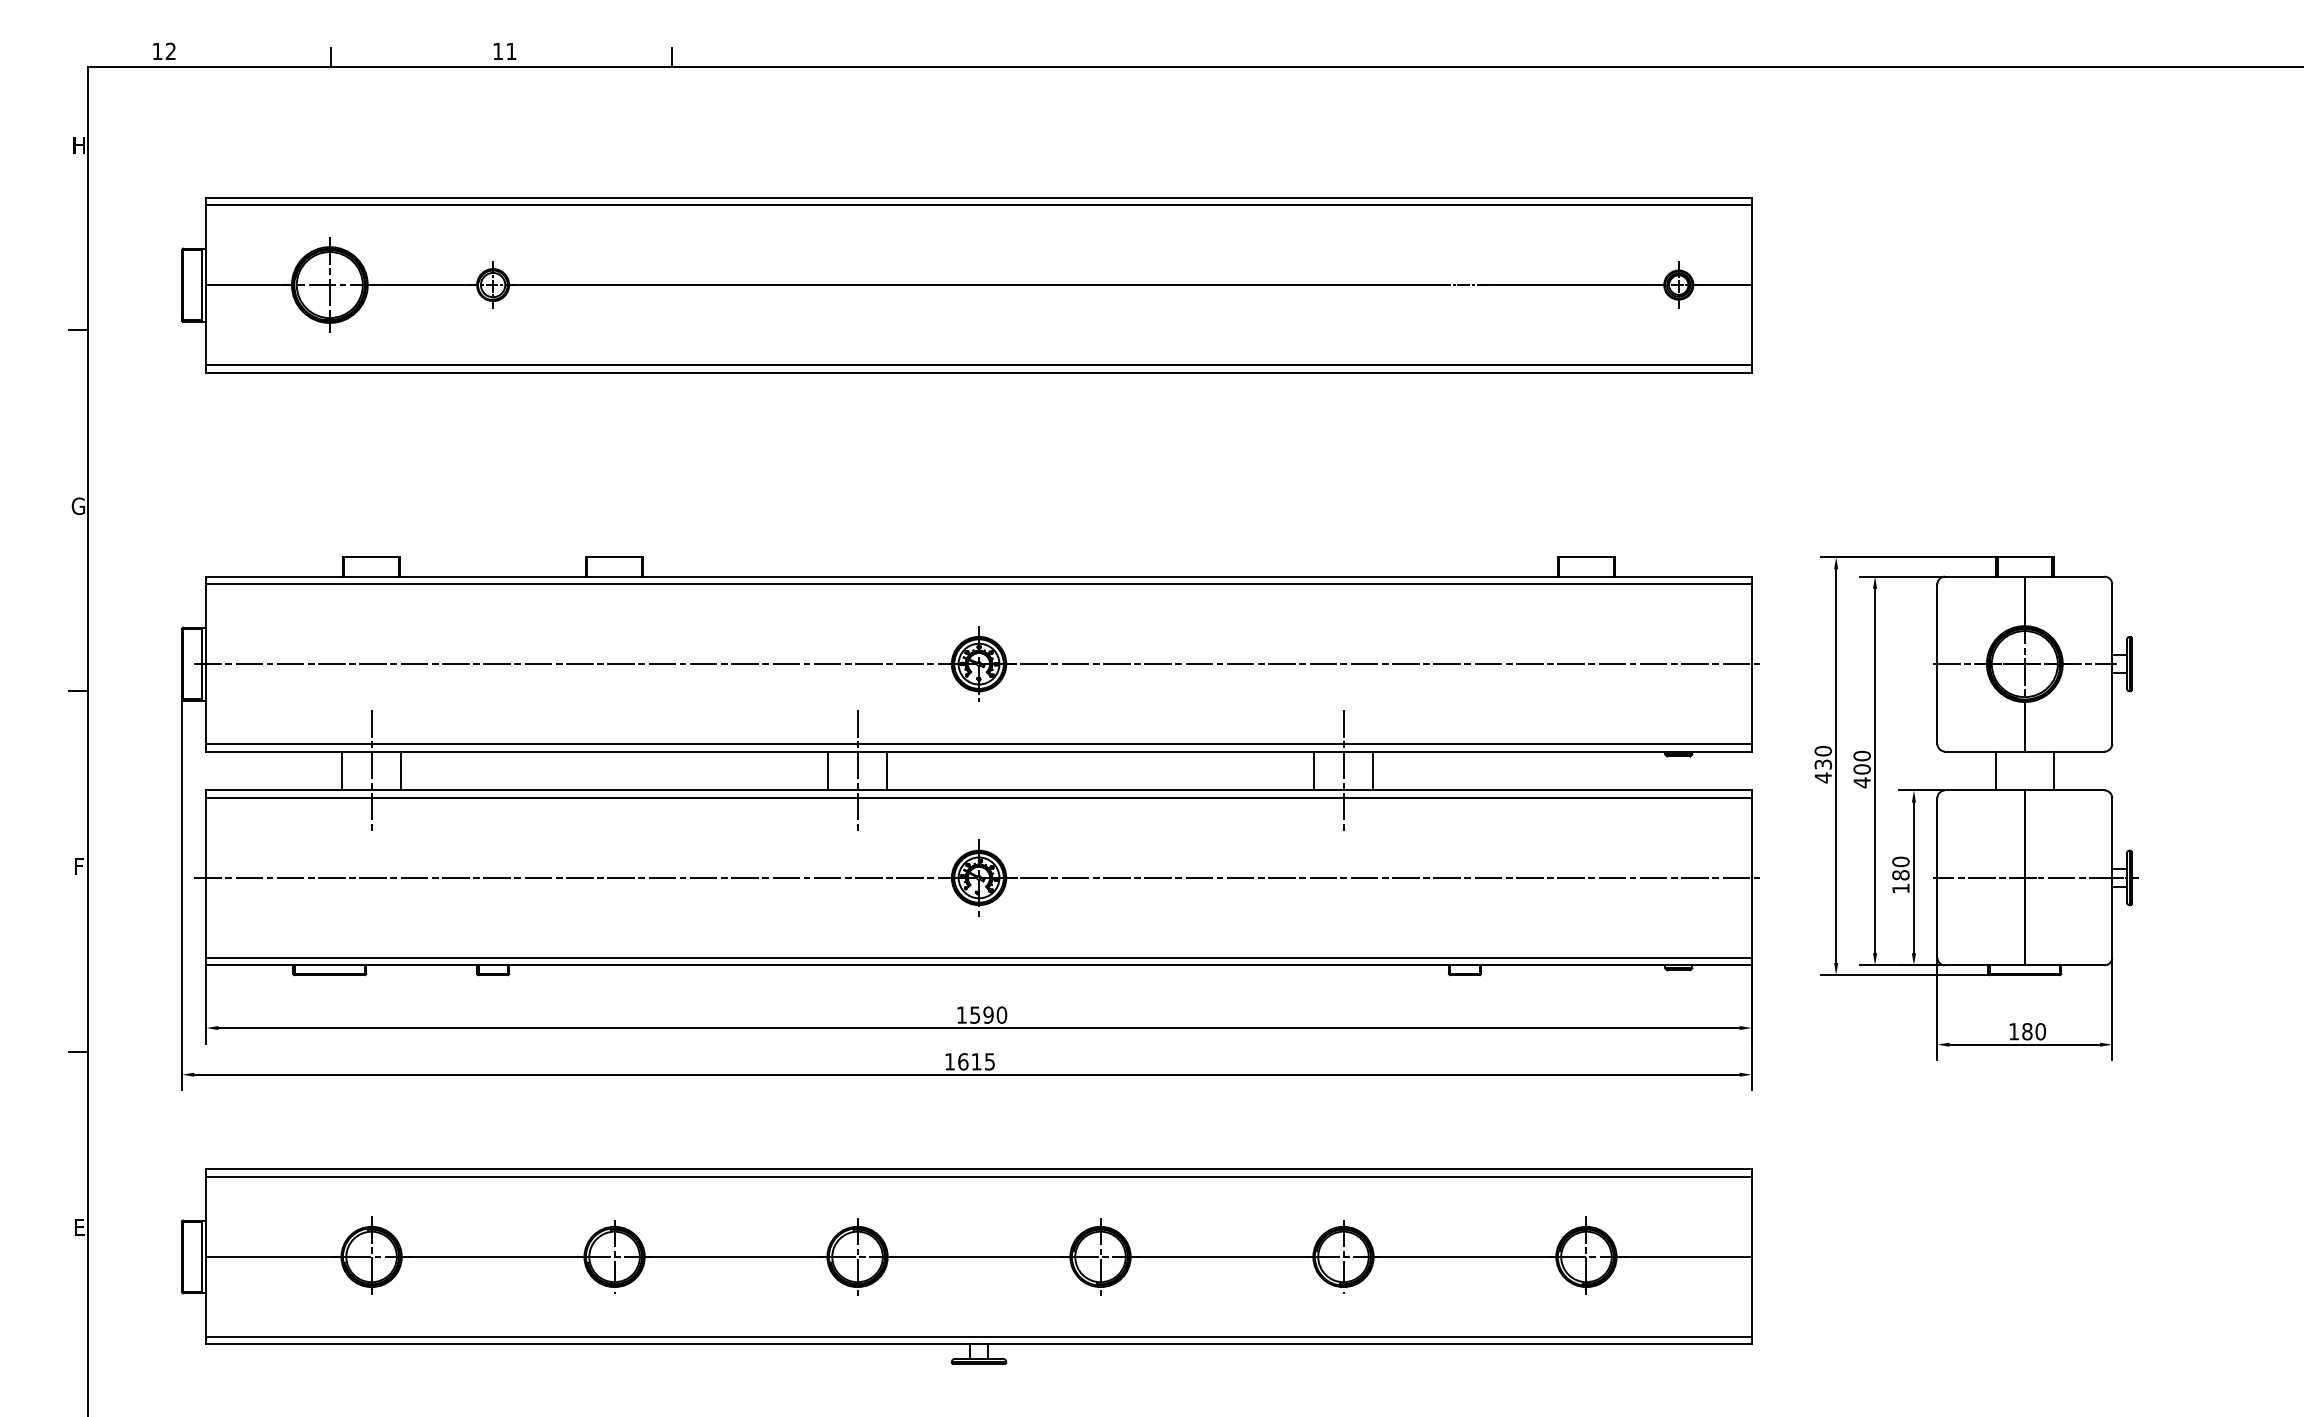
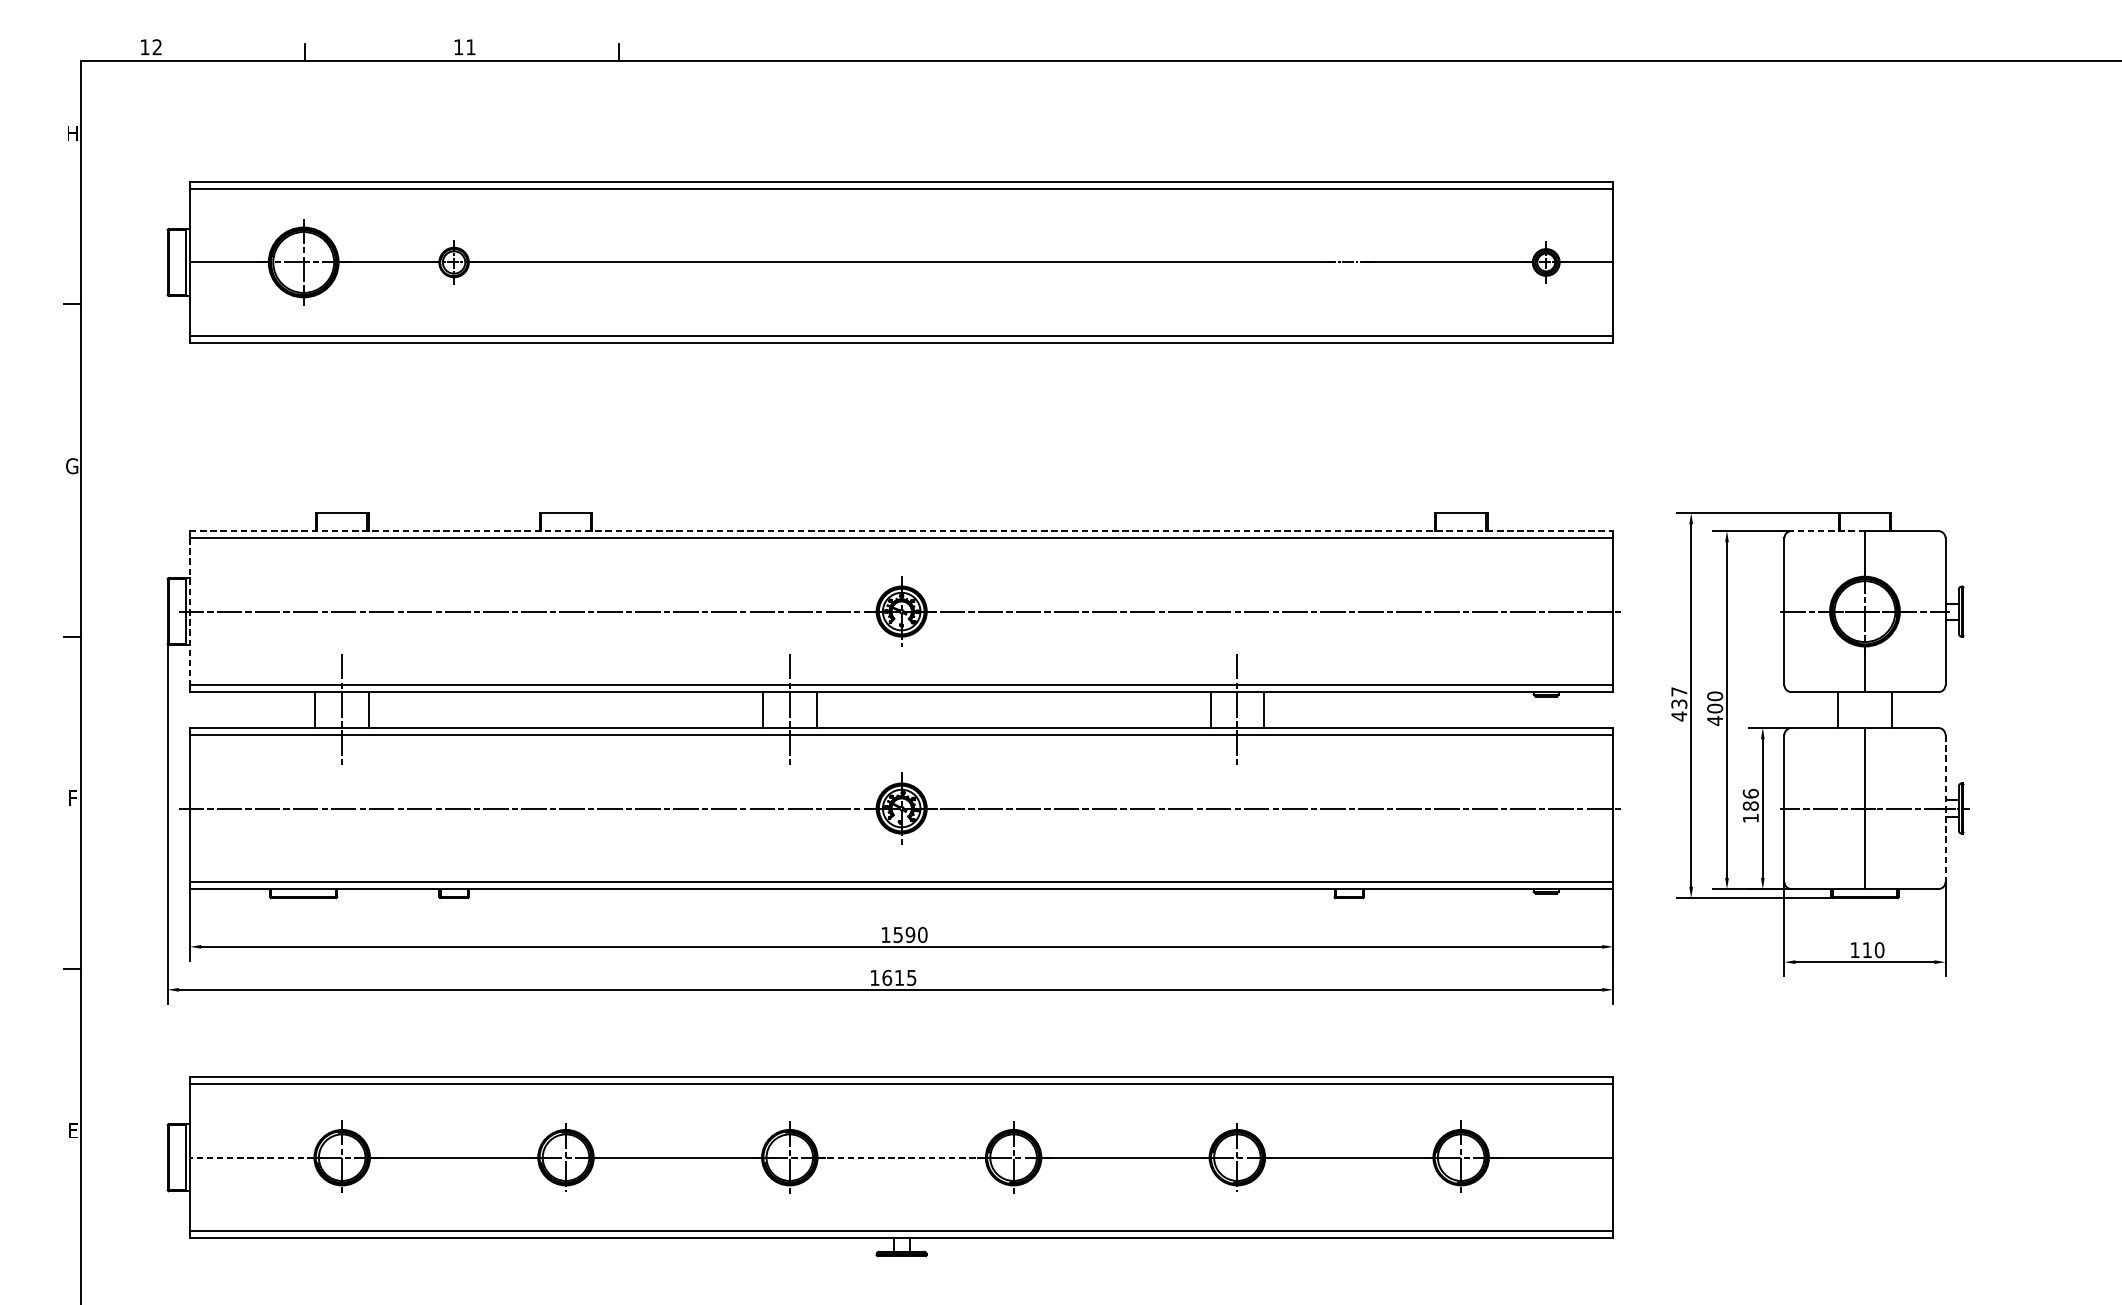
line: (979, 576) -> (902, 530), solid -> dashed
line: (1984, 576) -> (1827, 530), solid -> dashed
line: (206, 664) -> (190, 611), solid -> dashed
text: (1823, 751) -> (1679, 692), 430 -> 437
text: (1900, 861) -> (1750, 793), 180 -> 186
line: (2112, 877) -> (1945, 808), solid -> dashed
text: (2027, 1031) -> (1867, 950), 180 -> 110
line: (273, 1256) -> (251, 1157), solid -> dashed
line: (978, 1256) -> (901, 1157), solid -> dashed

